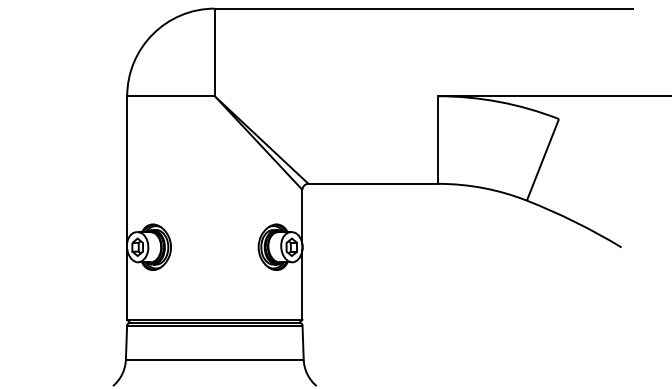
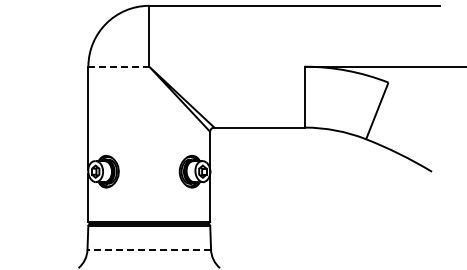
line: (171, 95) -> (119, 66), solid -> dashed
line: (215, 359) -> (149, 249), solid -> dashed

